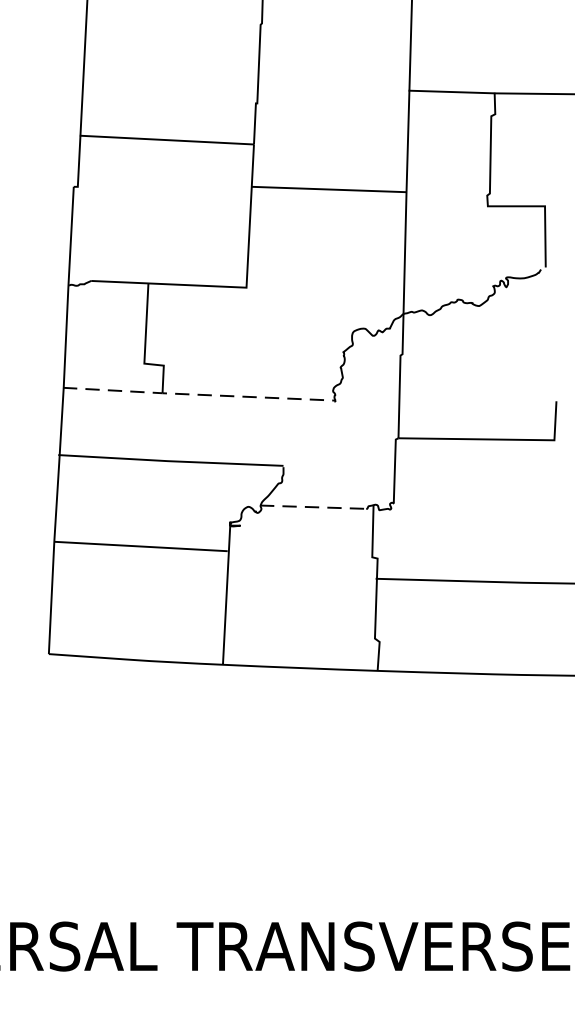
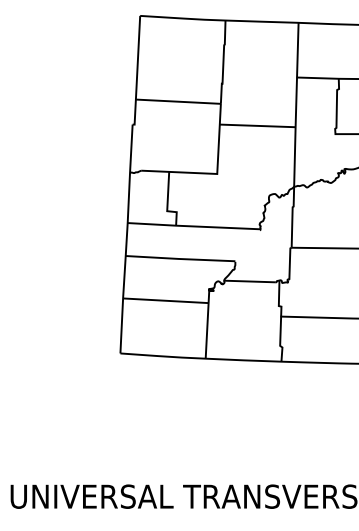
line: (200, 394) -> (194, 226), dashed -> solid
line: (314, 507) -> (250, 281), dashed -> solid

